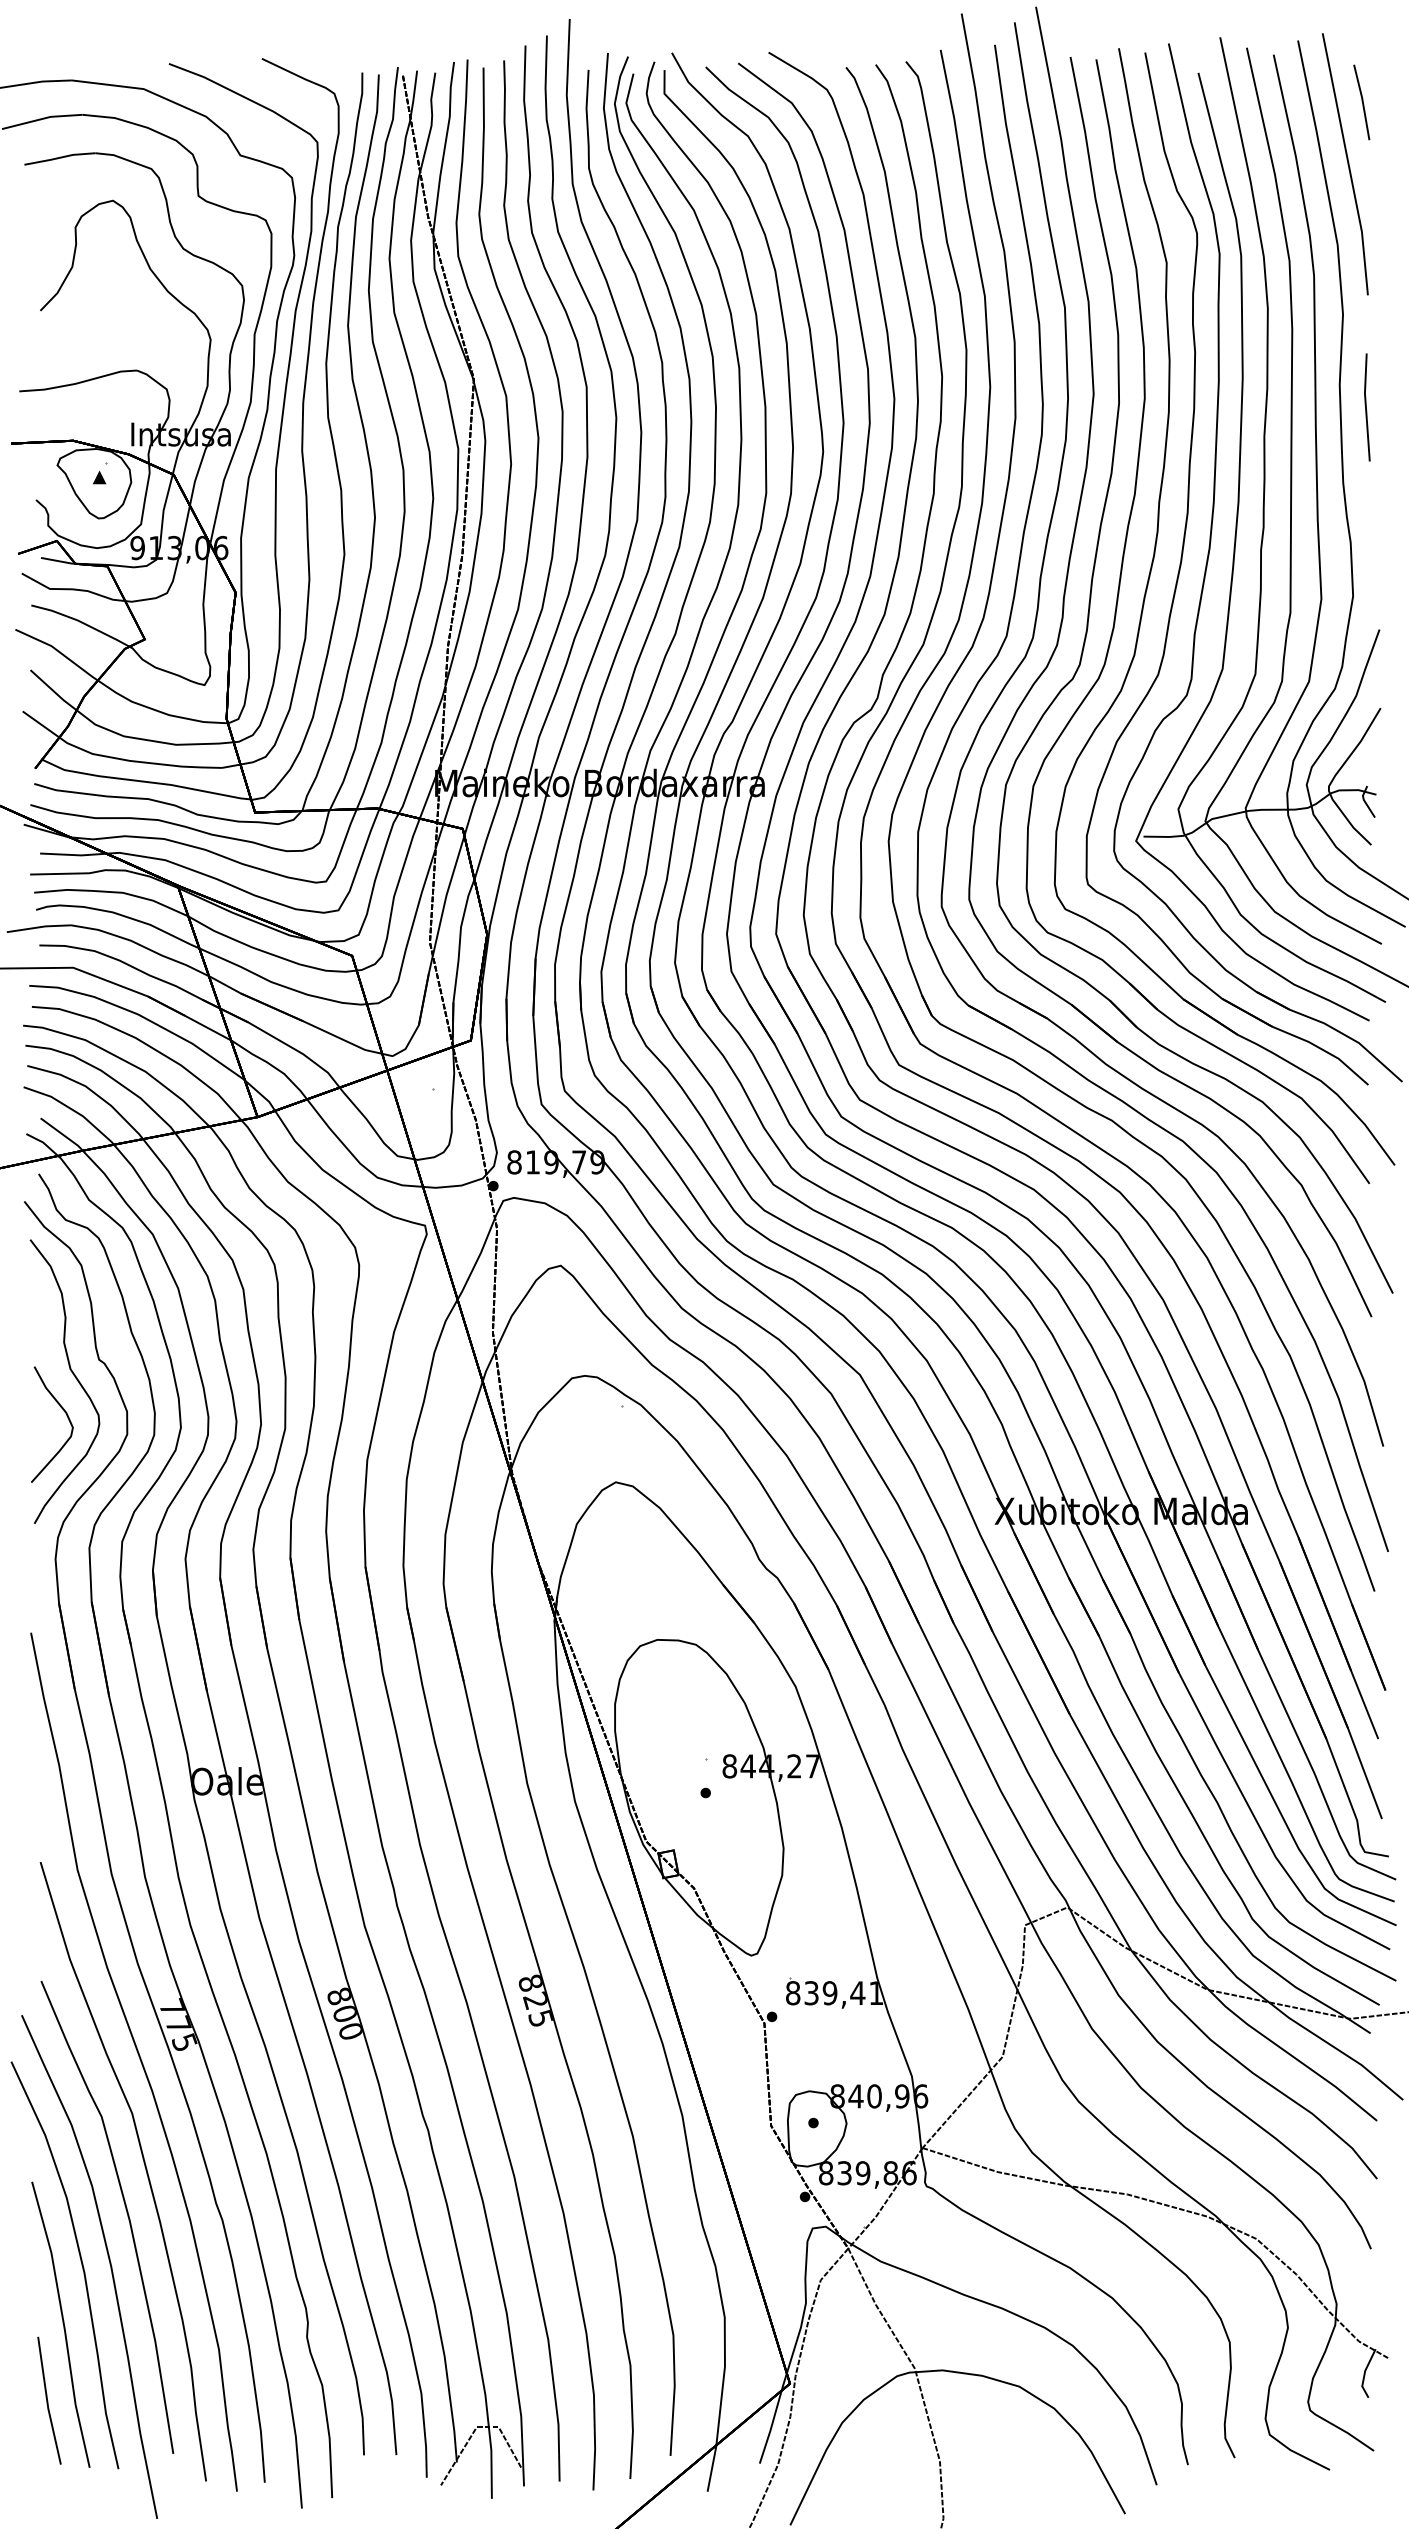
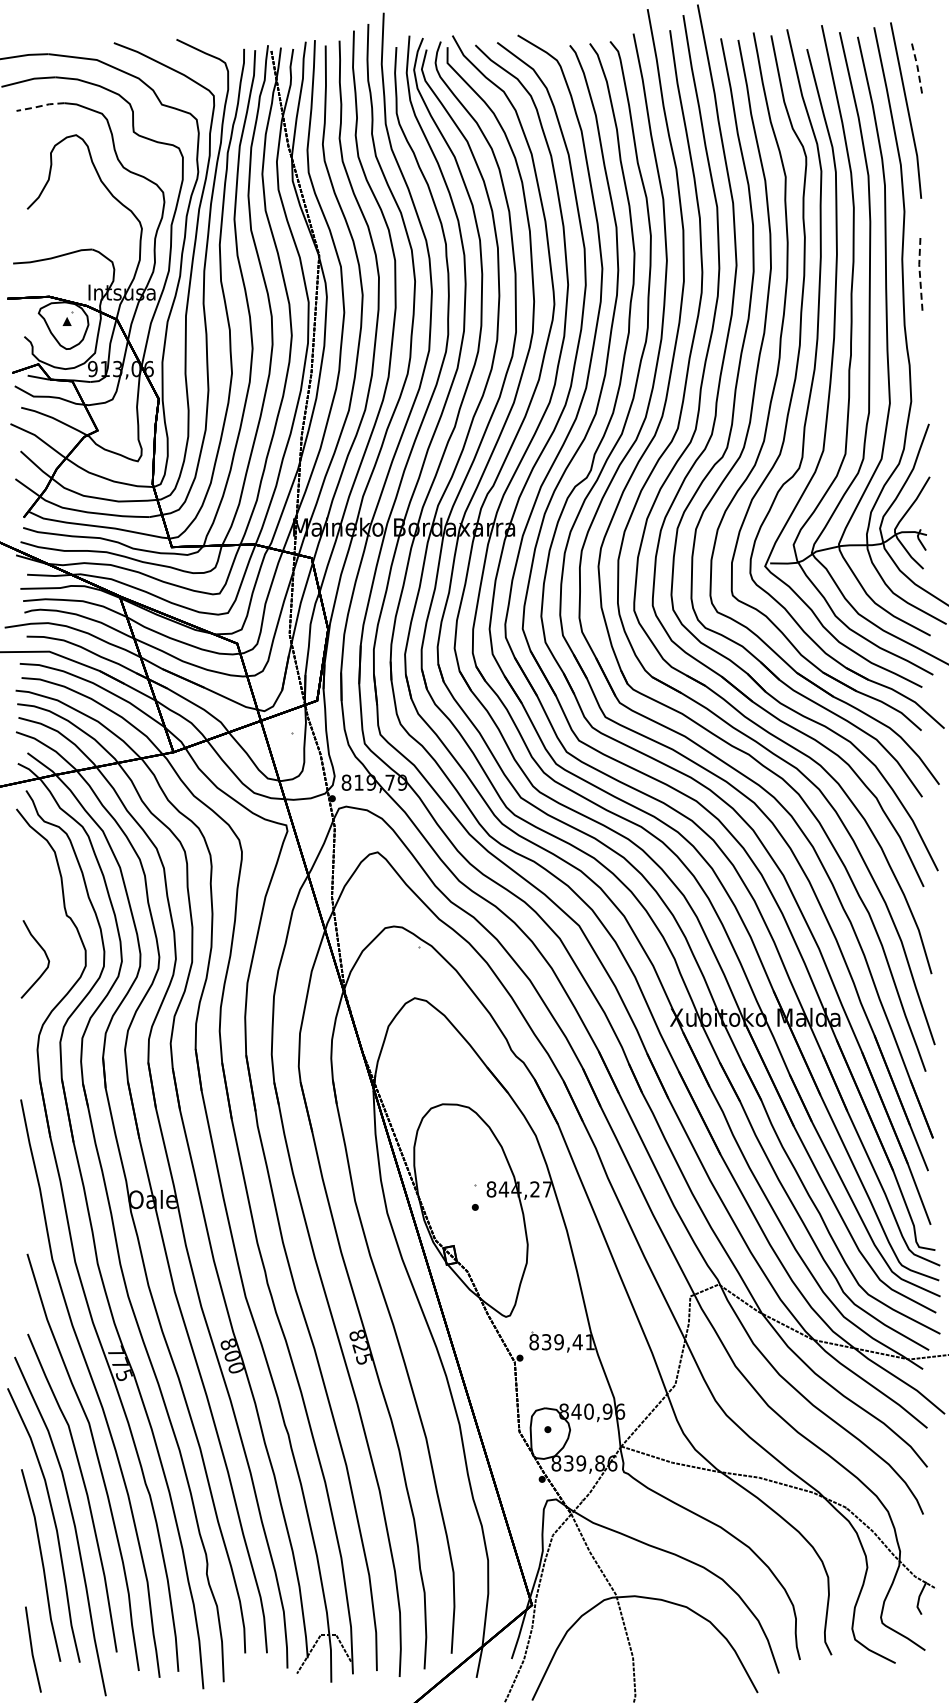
line: (1362, 101) -> (917, 68), solid -> dashed
line: (58, 158) -> (39, 106), solid -> dashed
line: (1365, 406) -> (919, 273), solid -> dashed
curve: (71, 1374) -> (48, 925), removed
line: (48, 2400) -> (32, 1649), moved

